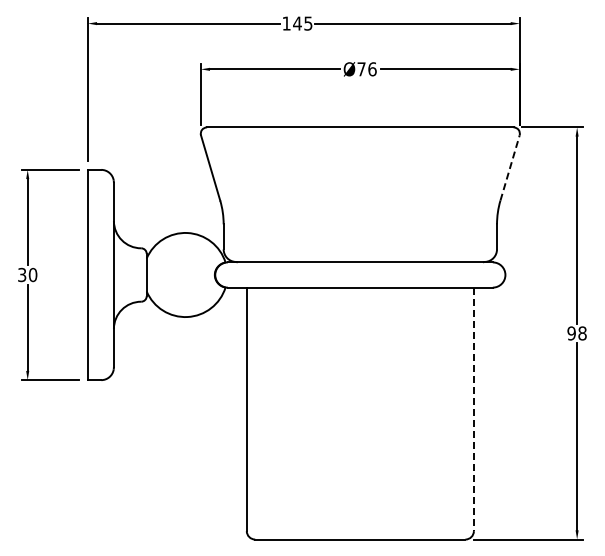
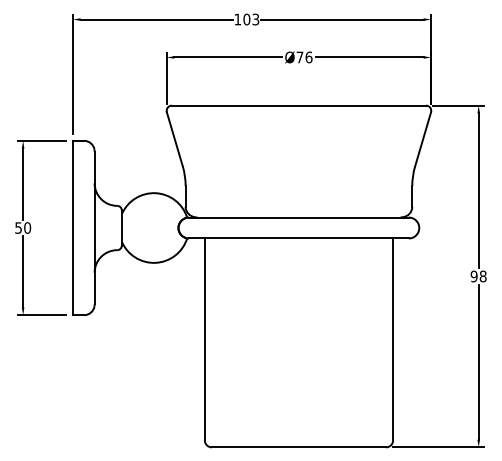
text: (302, 23) -> (251, 19), 145 -> 103
line: (510, 168) -> (423, 139), dashed -> solid
text: (22, 274) -> (18, 227), 30 -> 50
line: (473, 409) -> (392, 339), dashed -> solid

